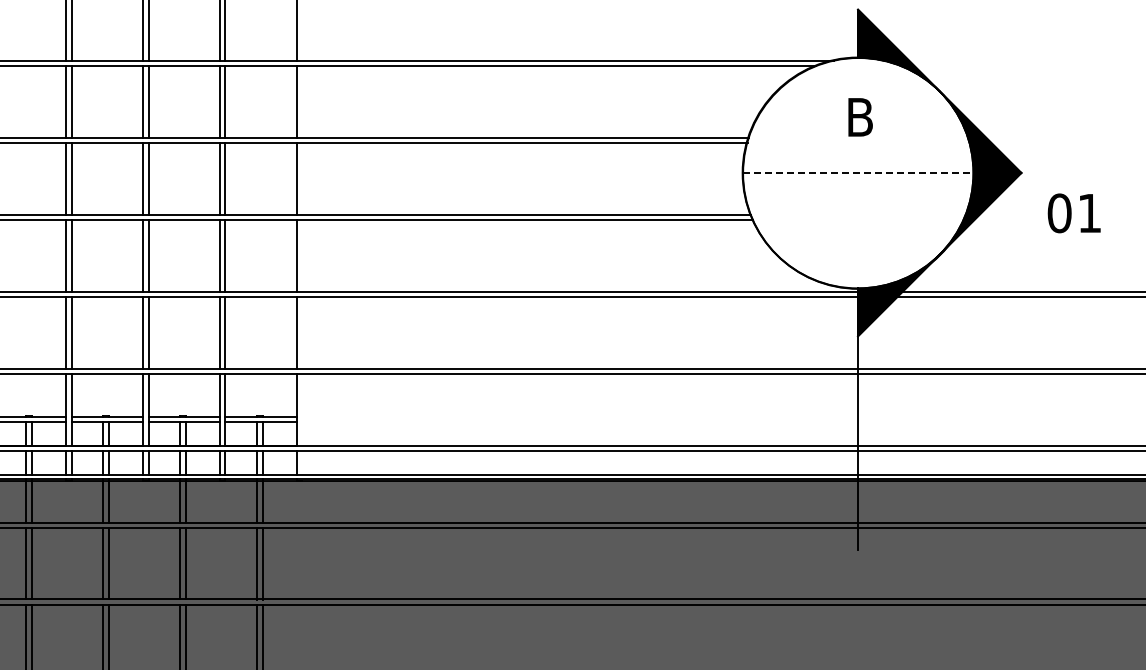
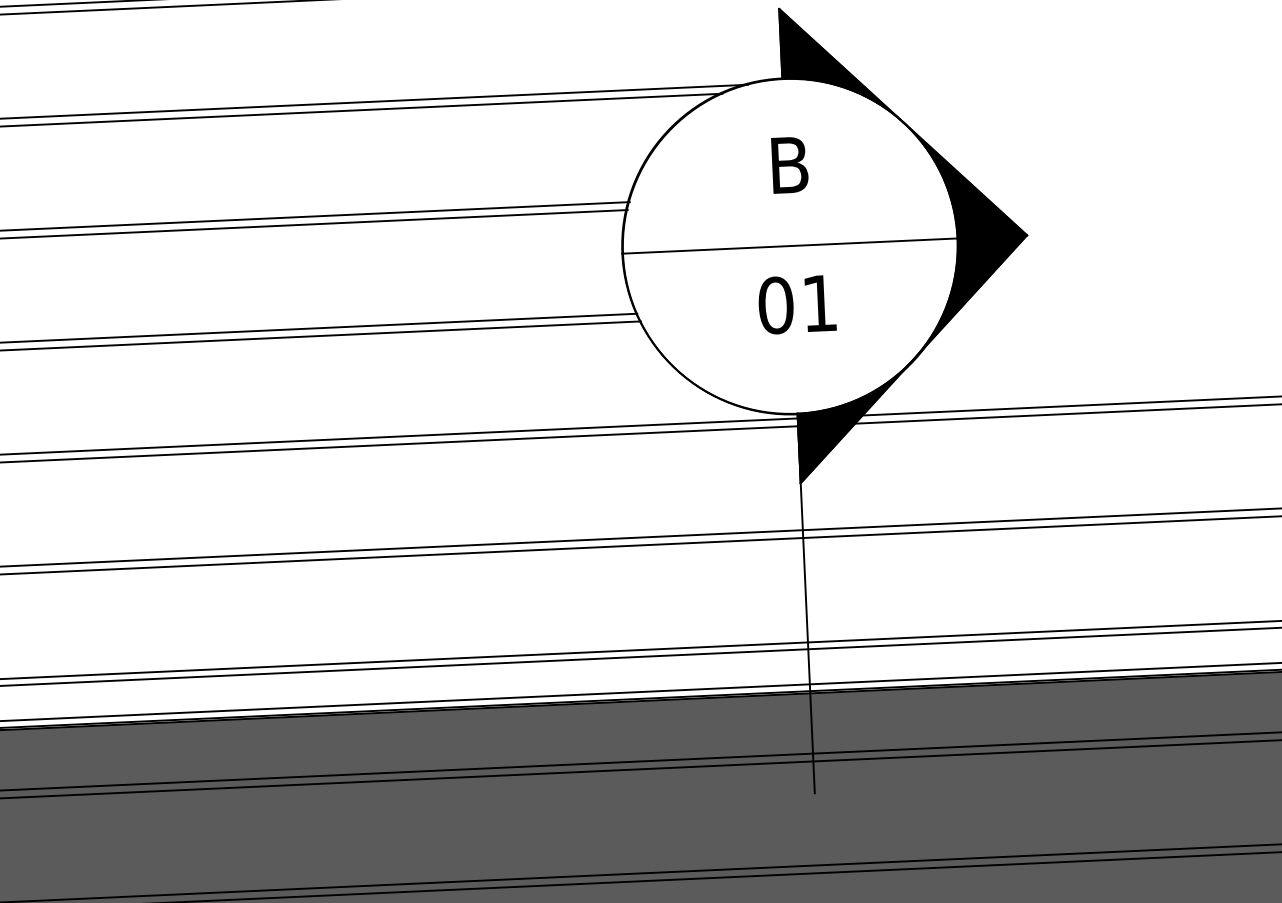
line: (858, 172) -> (790, 245), dashed -> solid
text: (1073, 213) -> (796, 304), moved

